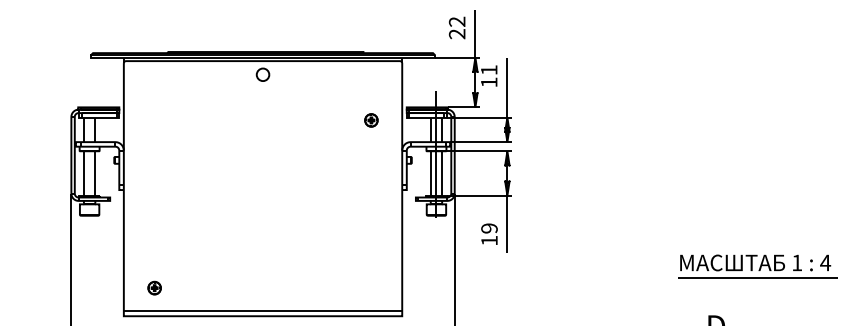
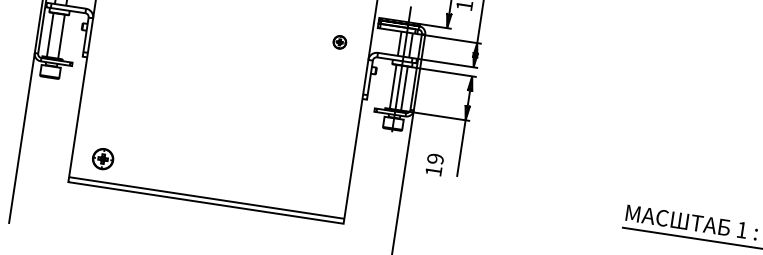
part: (371, 120) -> (339, 42), moved
text: (489, 233) -> (434, 163), moved
part: (154, 287) -> (102, 158), size x1.6

